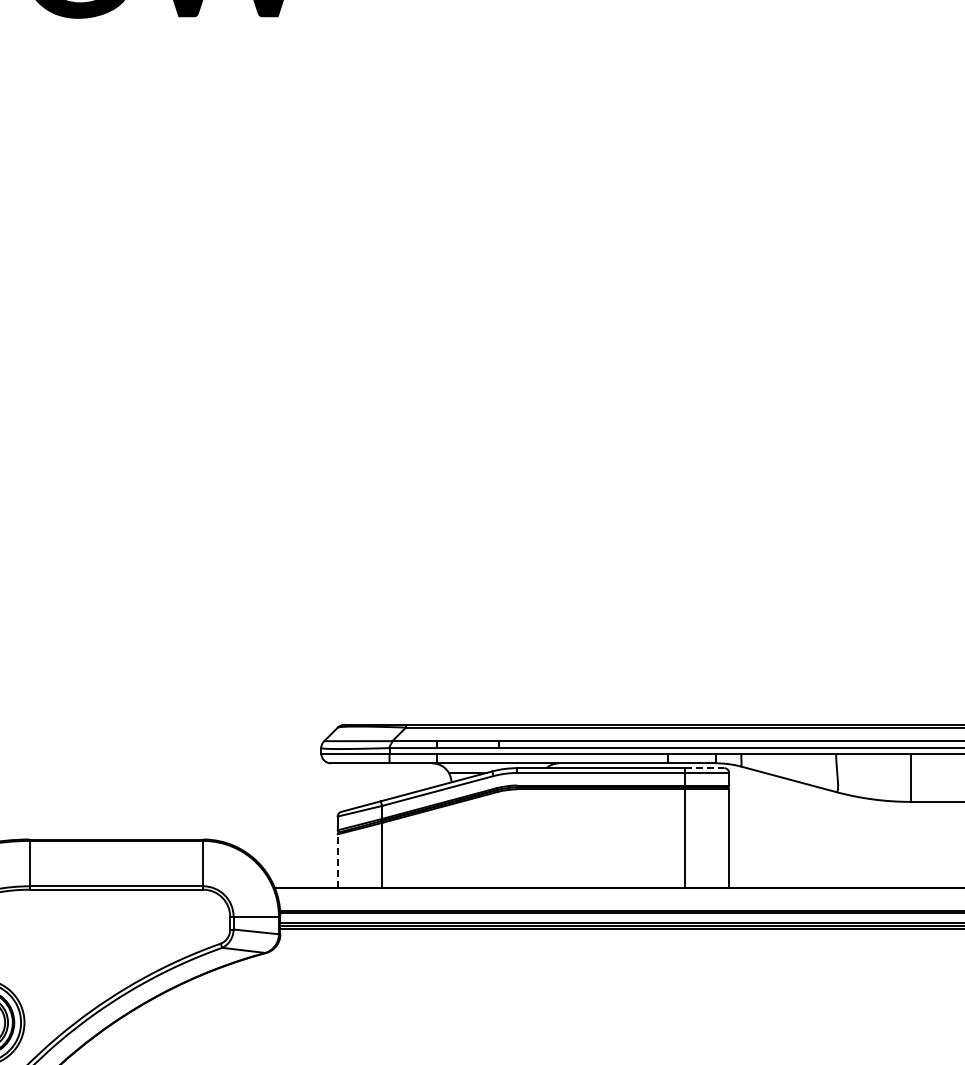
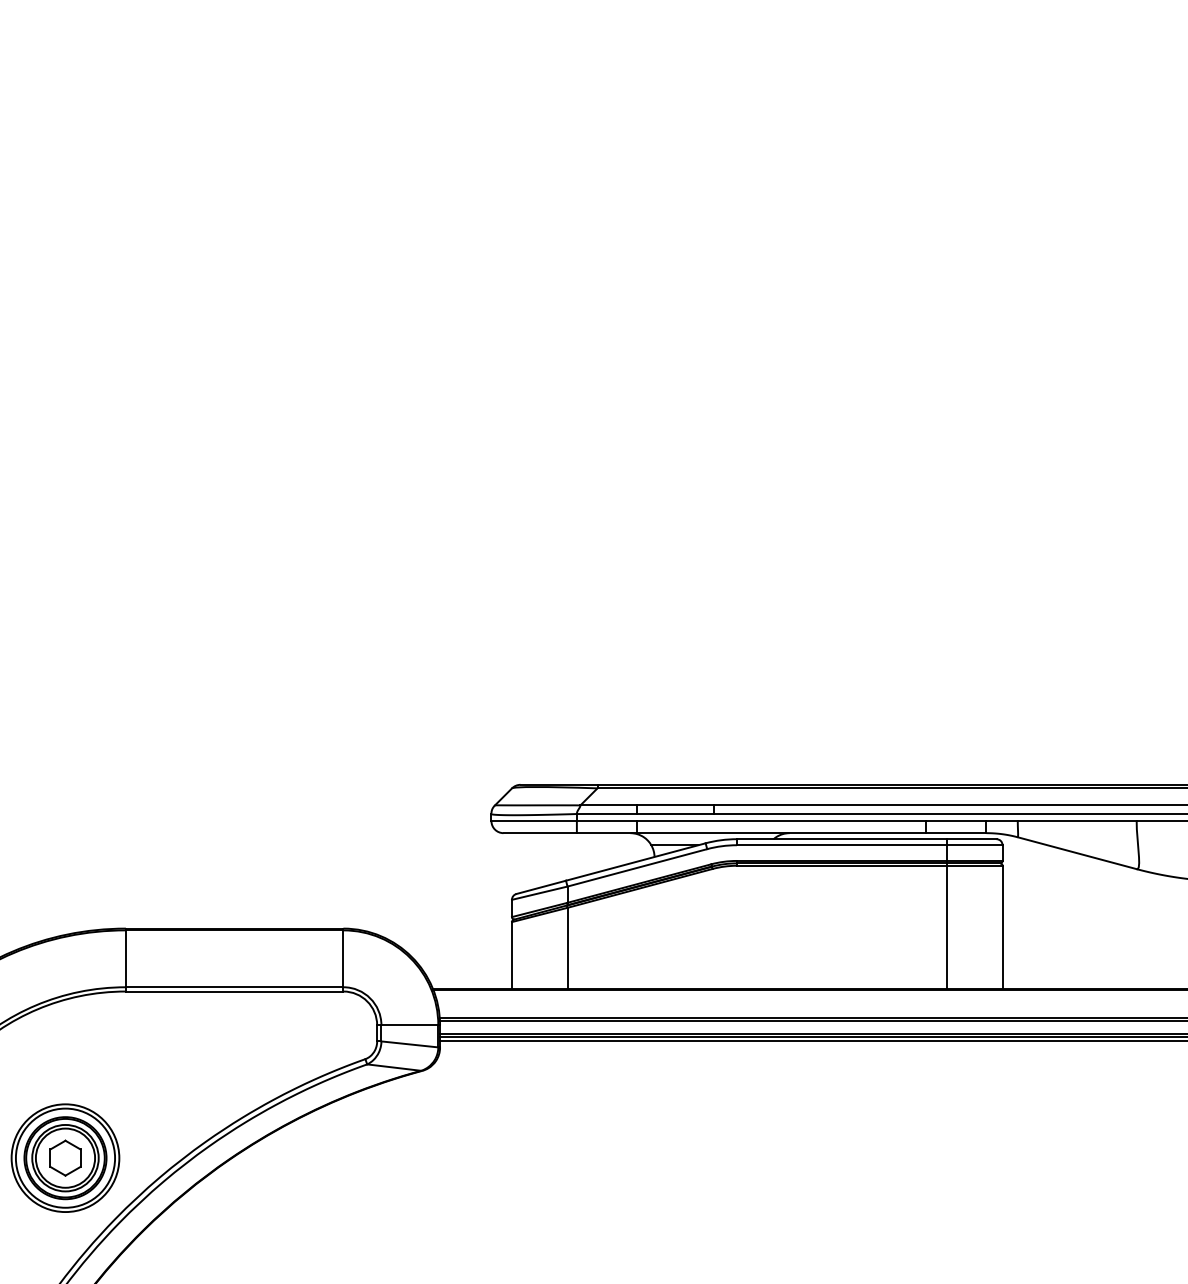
line: (704, 768) -> (971, 839), dashed -> solid
line: (337, 861) -> (511, 956), dashed -> solid

